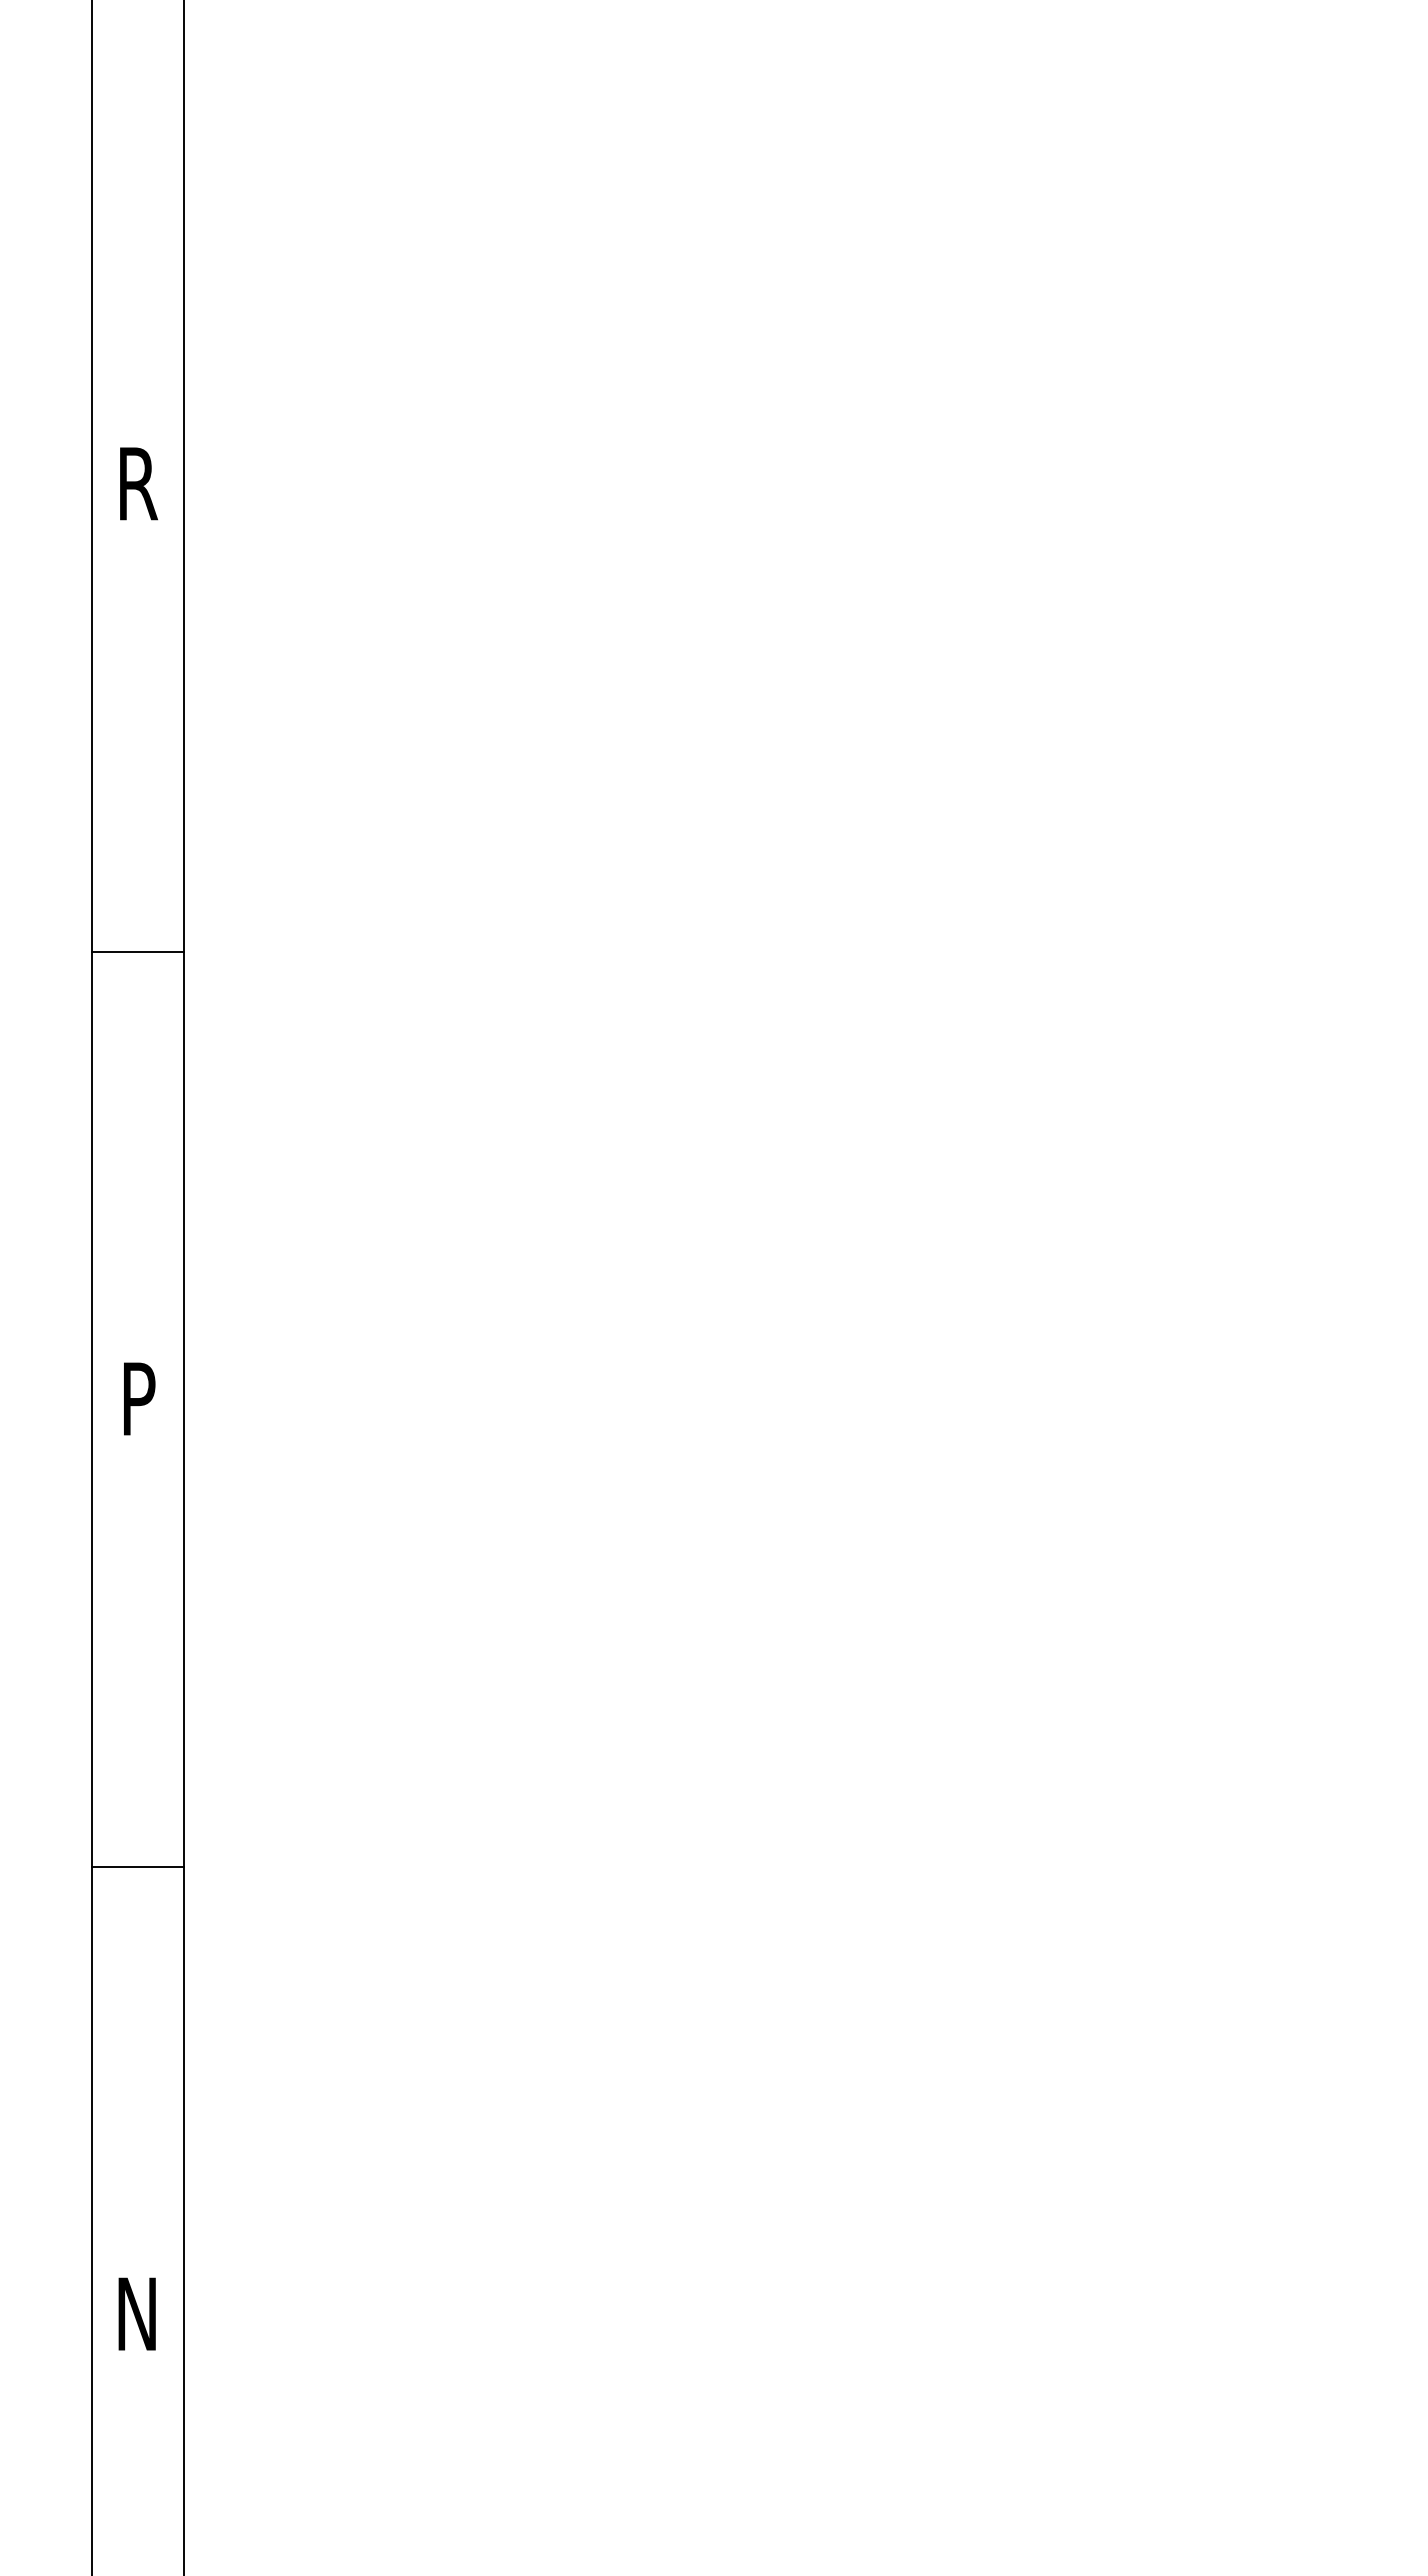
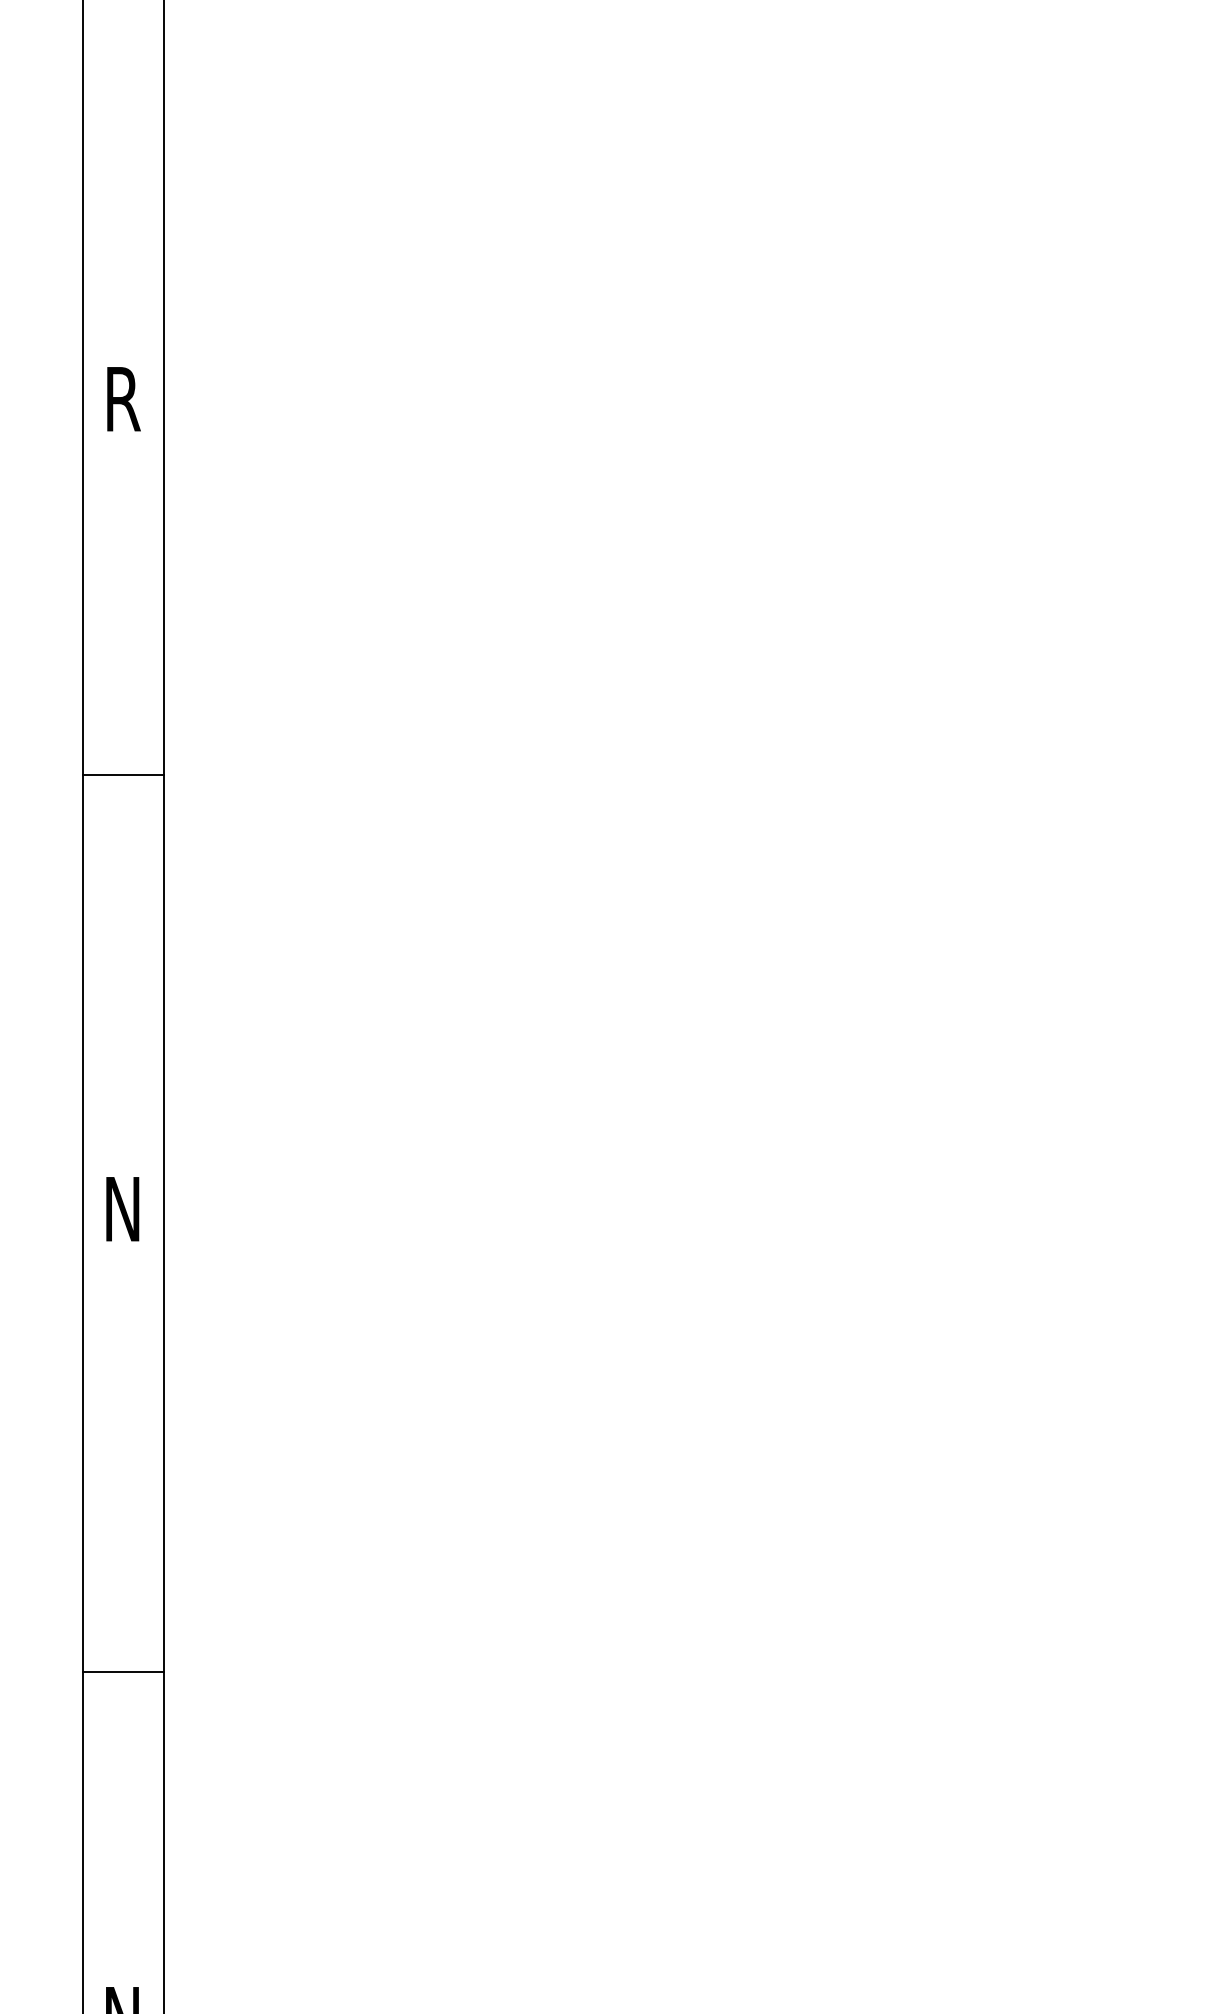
line: (137, 951) -> (122, 774), moved
text: (137, 1398) -> (122, 1208), P -> N
line: (137, 1867) -> (122, 1672), moved

